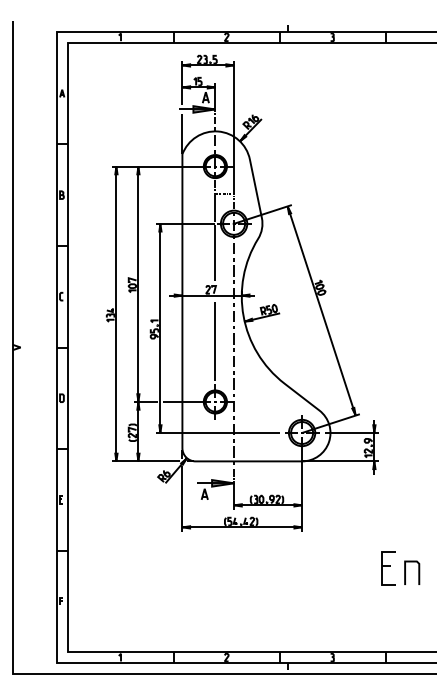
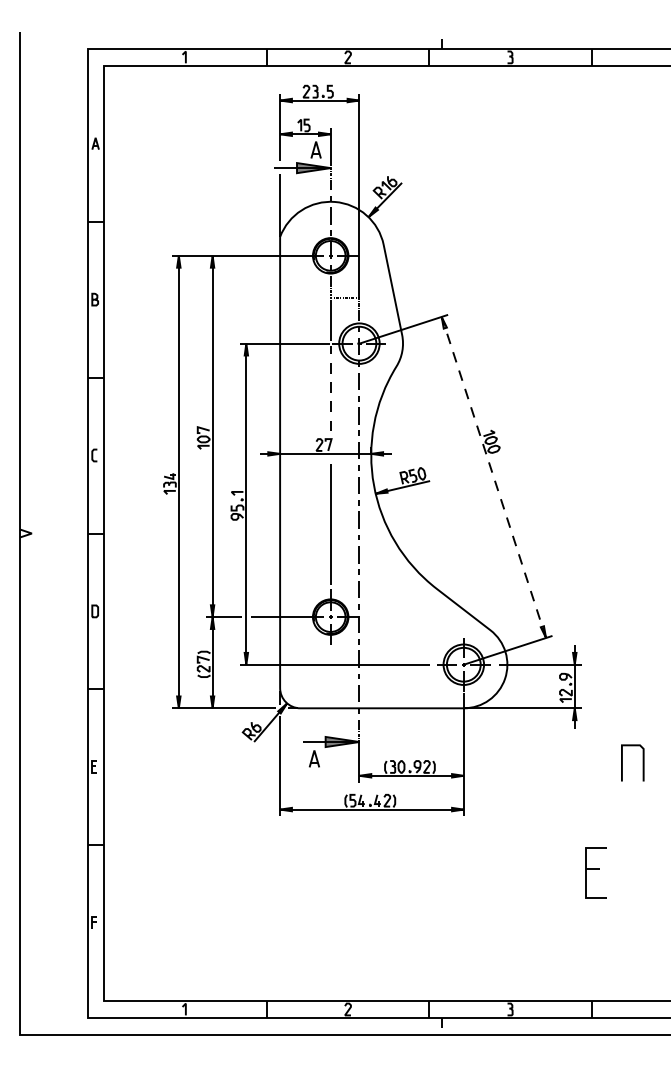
line: (215, 253) -> (330, 389), solid -> dashed
line: (321, 310) -> (493, 476), solid -> dashed
line: (418, 572) -> (642, 762), moved

